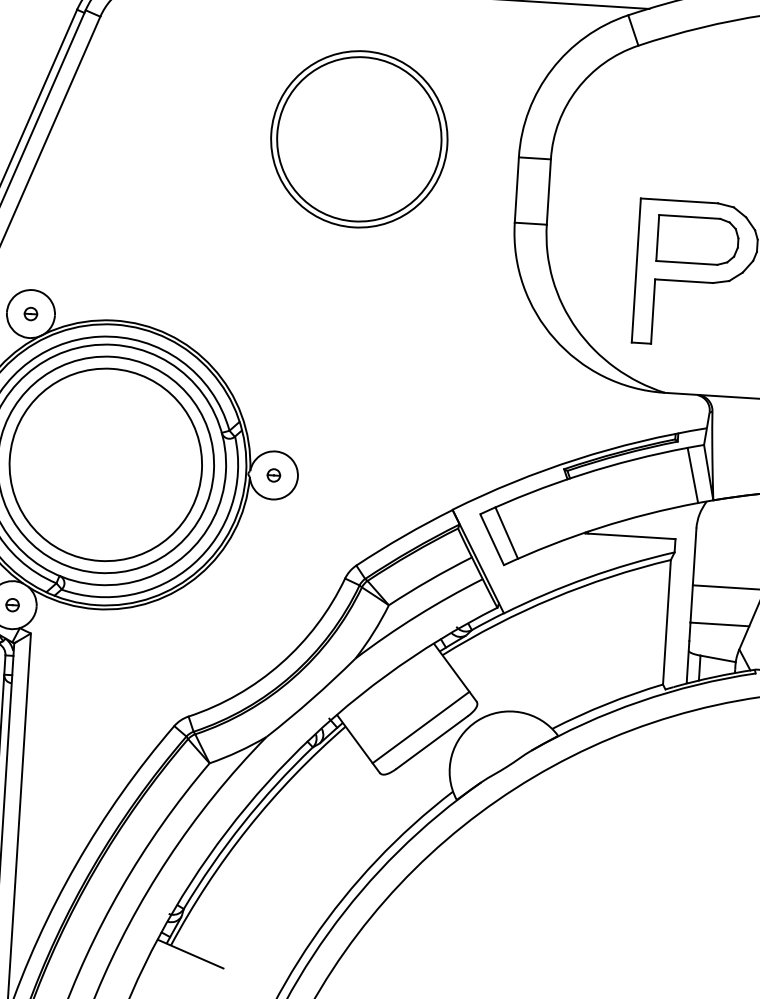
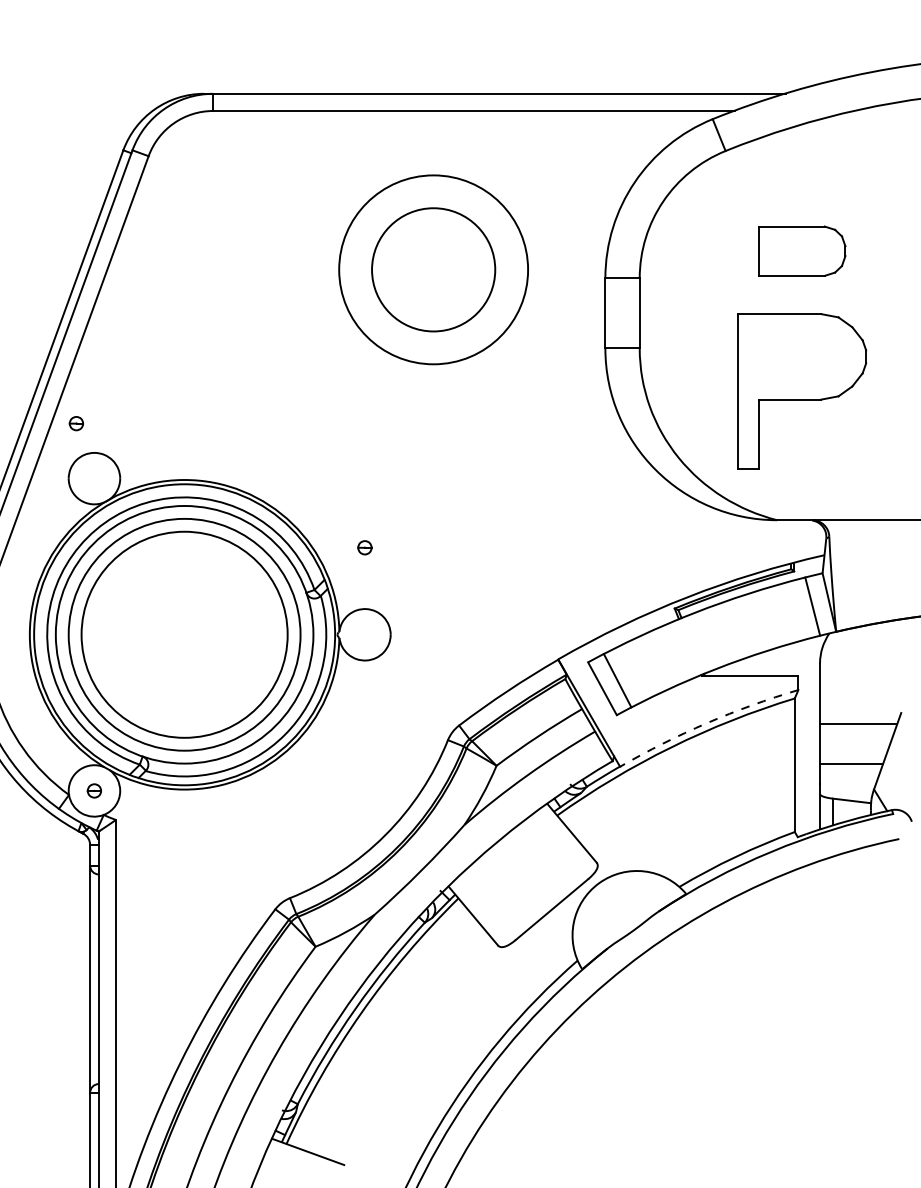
circle: (359, 139) -> (433, 269), size x0.7
part: (698, 239) -> (802, 250), moved
part: (30, 313) -> (75, 423), moved
part: (273, 475) -> (364, 547), moved
arc: (587, 578) -> (706, 723), solid -> dashed
line: (420, 726) -> (538, 893), removed

